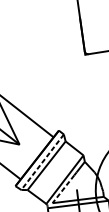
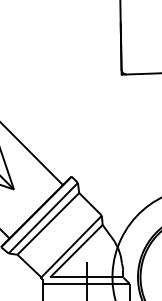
line: (42, 162) -> (42, 218), dashed -> solid
line: (63, 189) -> (67, 259), dashed -> solid

